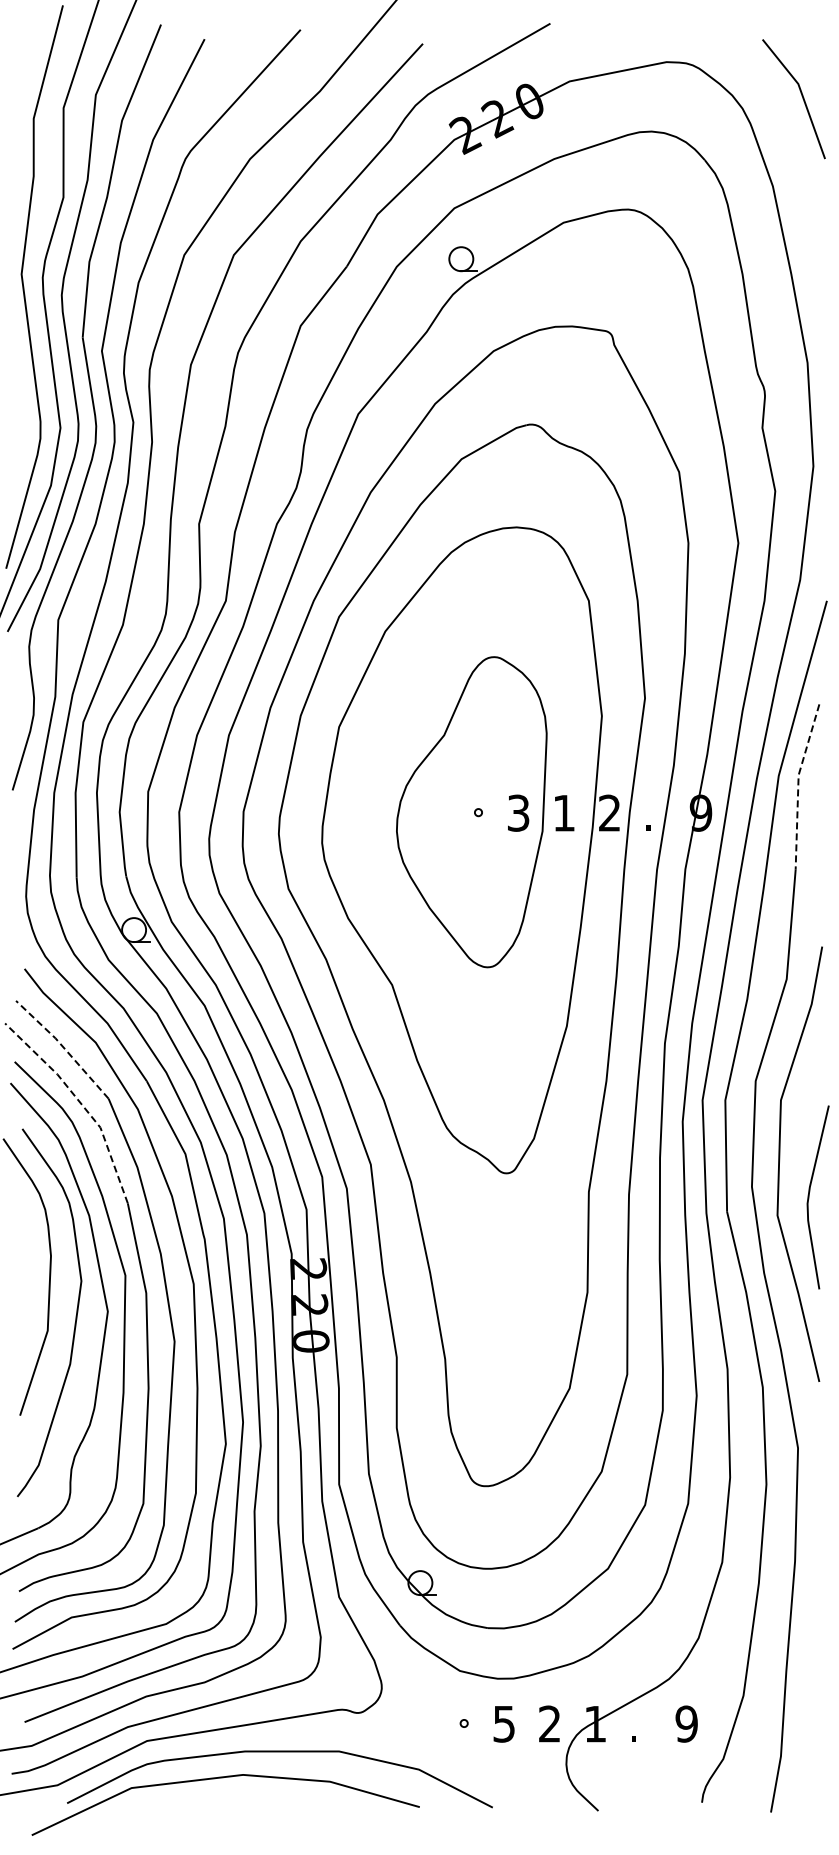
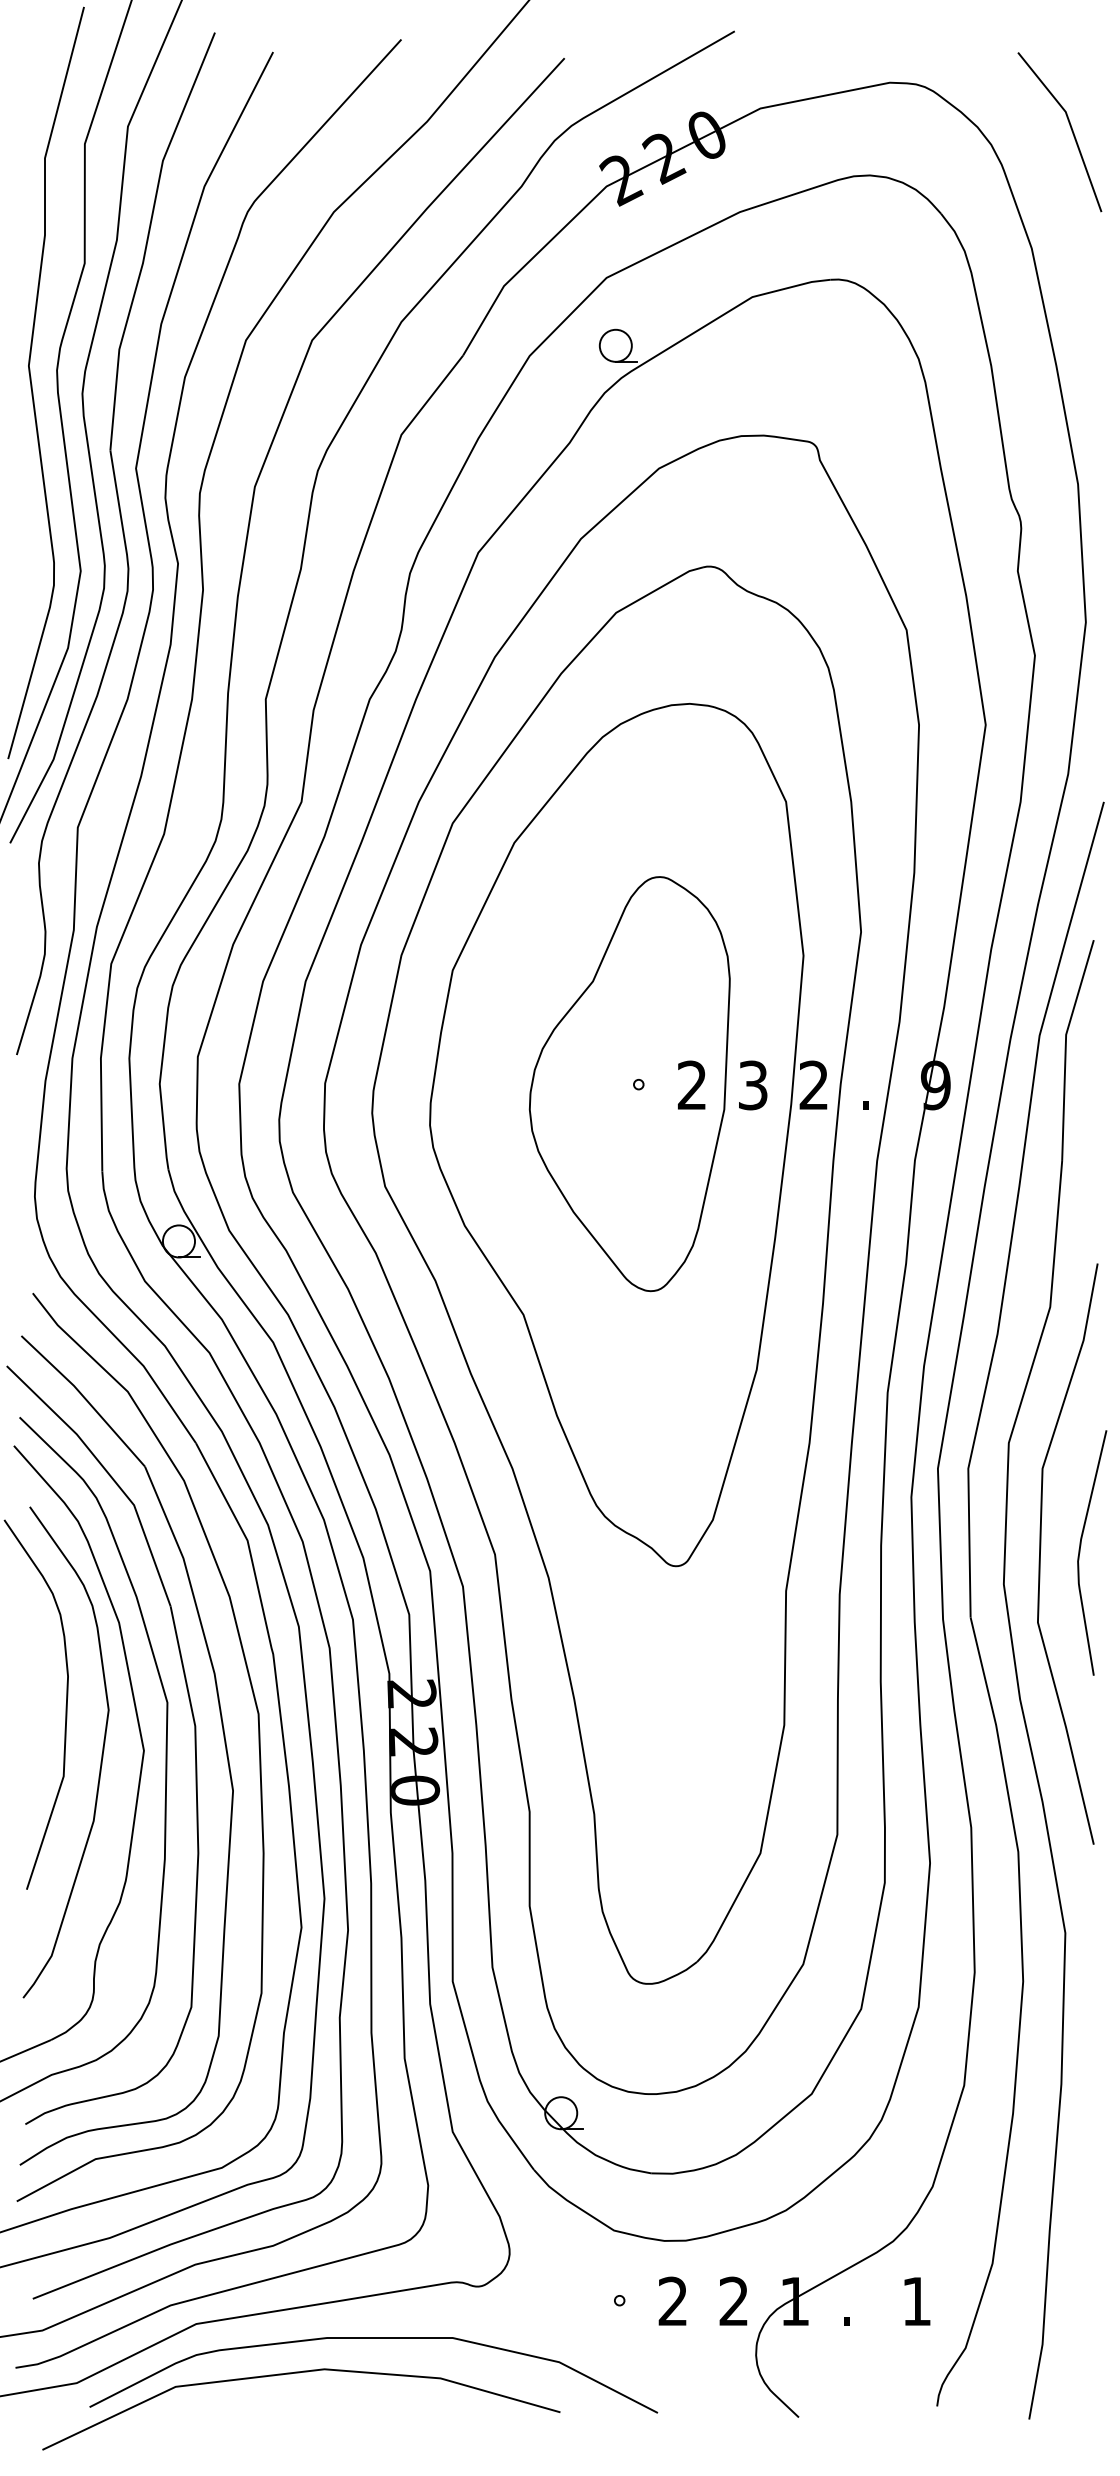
line: (798, 785) -> (1065, 1048), dashed -> solid
text: (518, 812) -> (692, 1084), 3 -> 2
text: (563, 812) -> (752, 1084), 1 -> 3
line: (63, 1047) -> (84, 1398), dashed -> solid
line: (81, 1103) -> (108, 1472), dashed -> solid
curve: (809, 1197) -> (1080, 1553), moved
text: (503, 1723) -> (672, 2300), 5 -> 2
text: (686, 1723) -> (916, 2300), 9 -> 1

